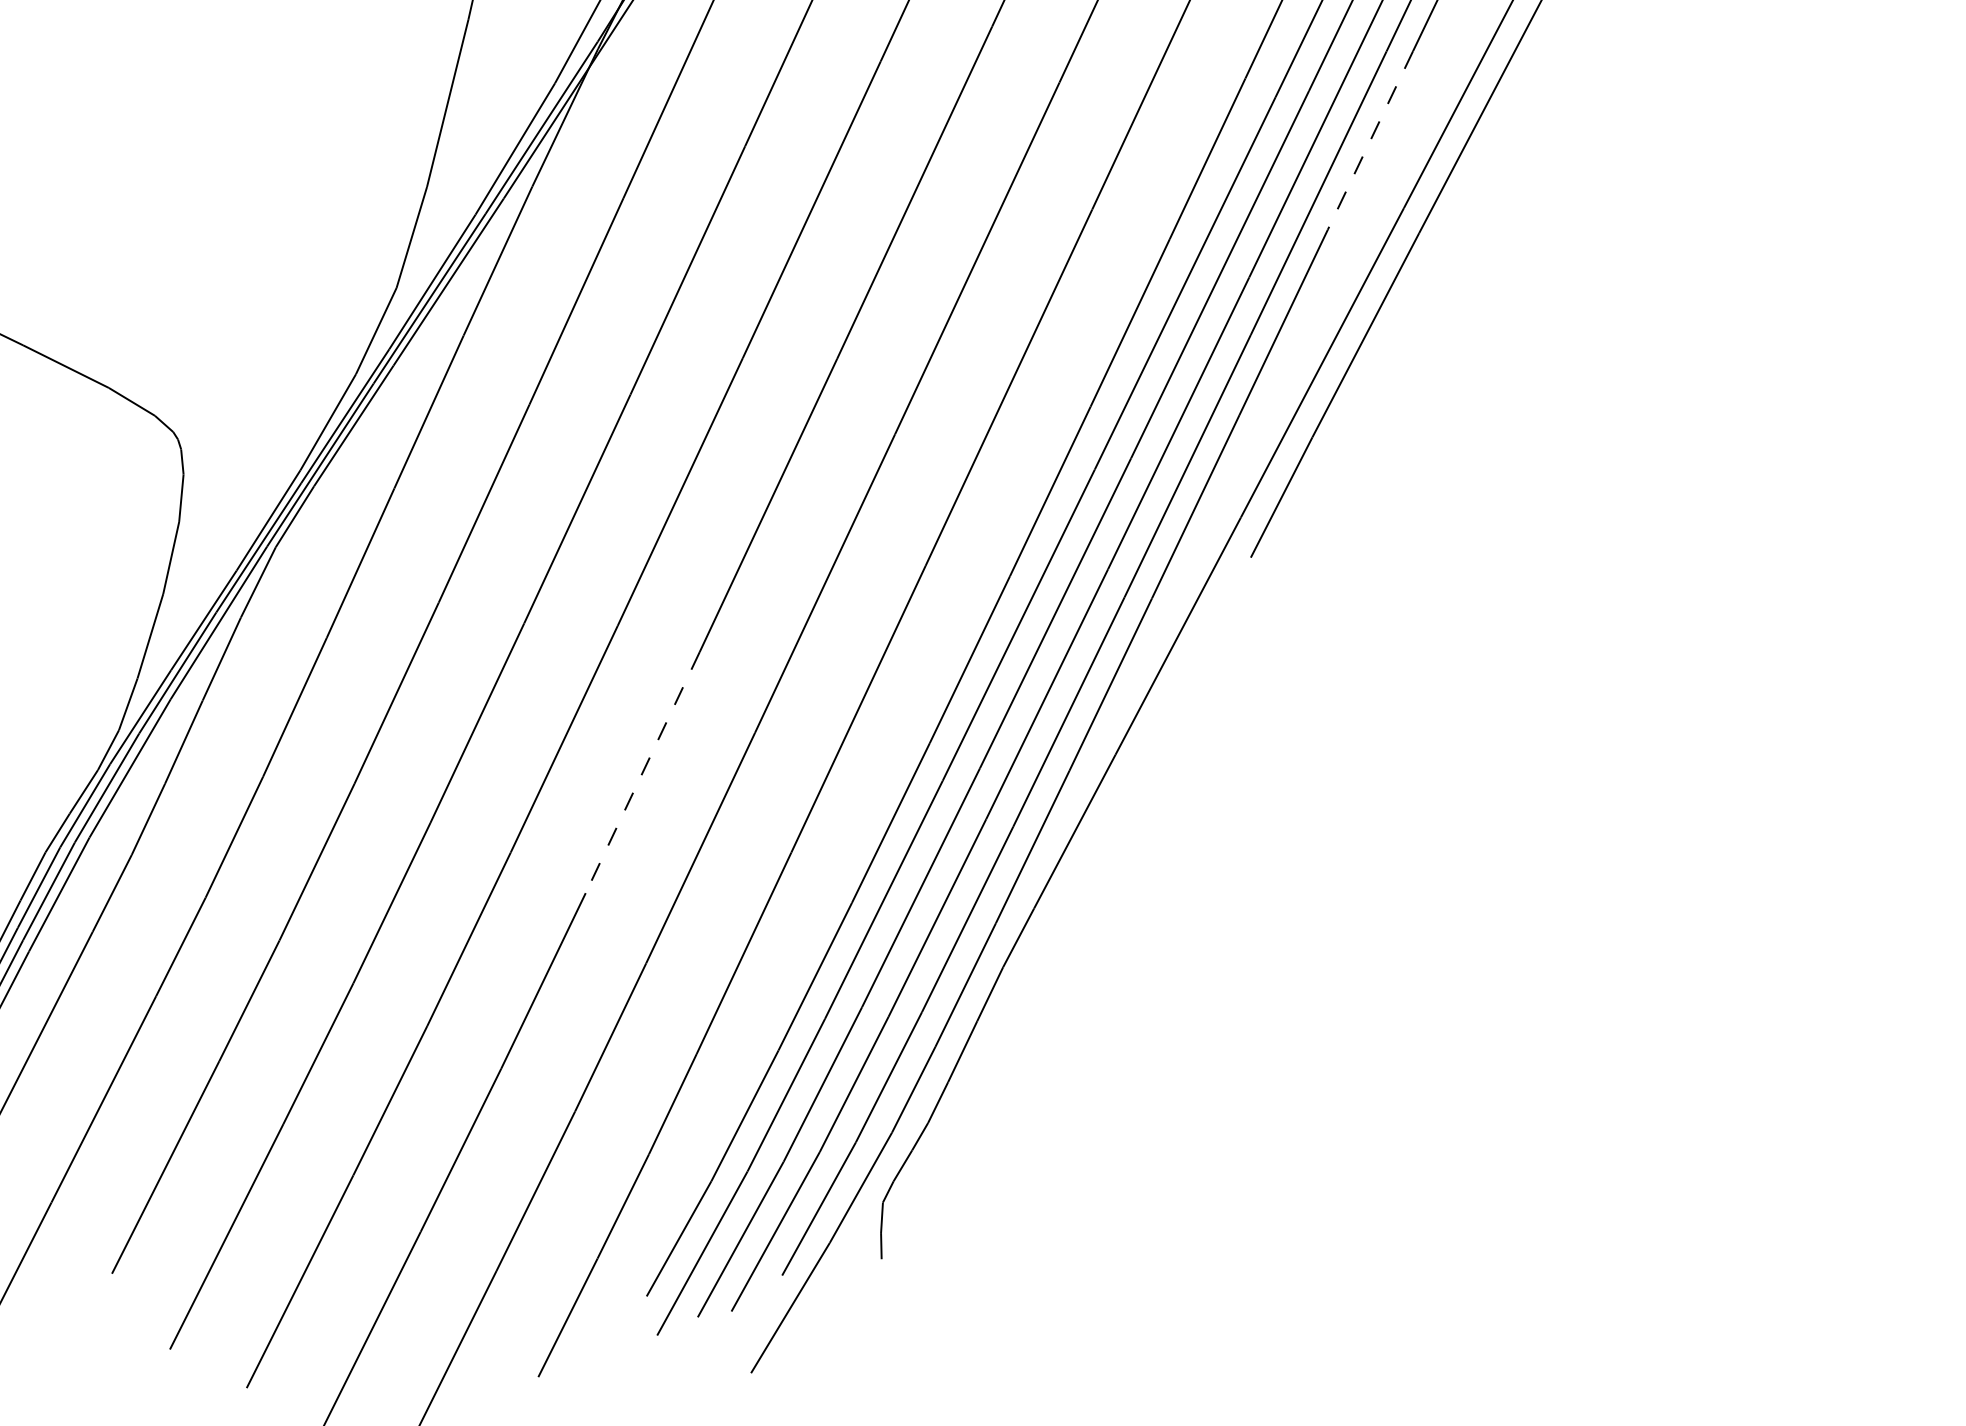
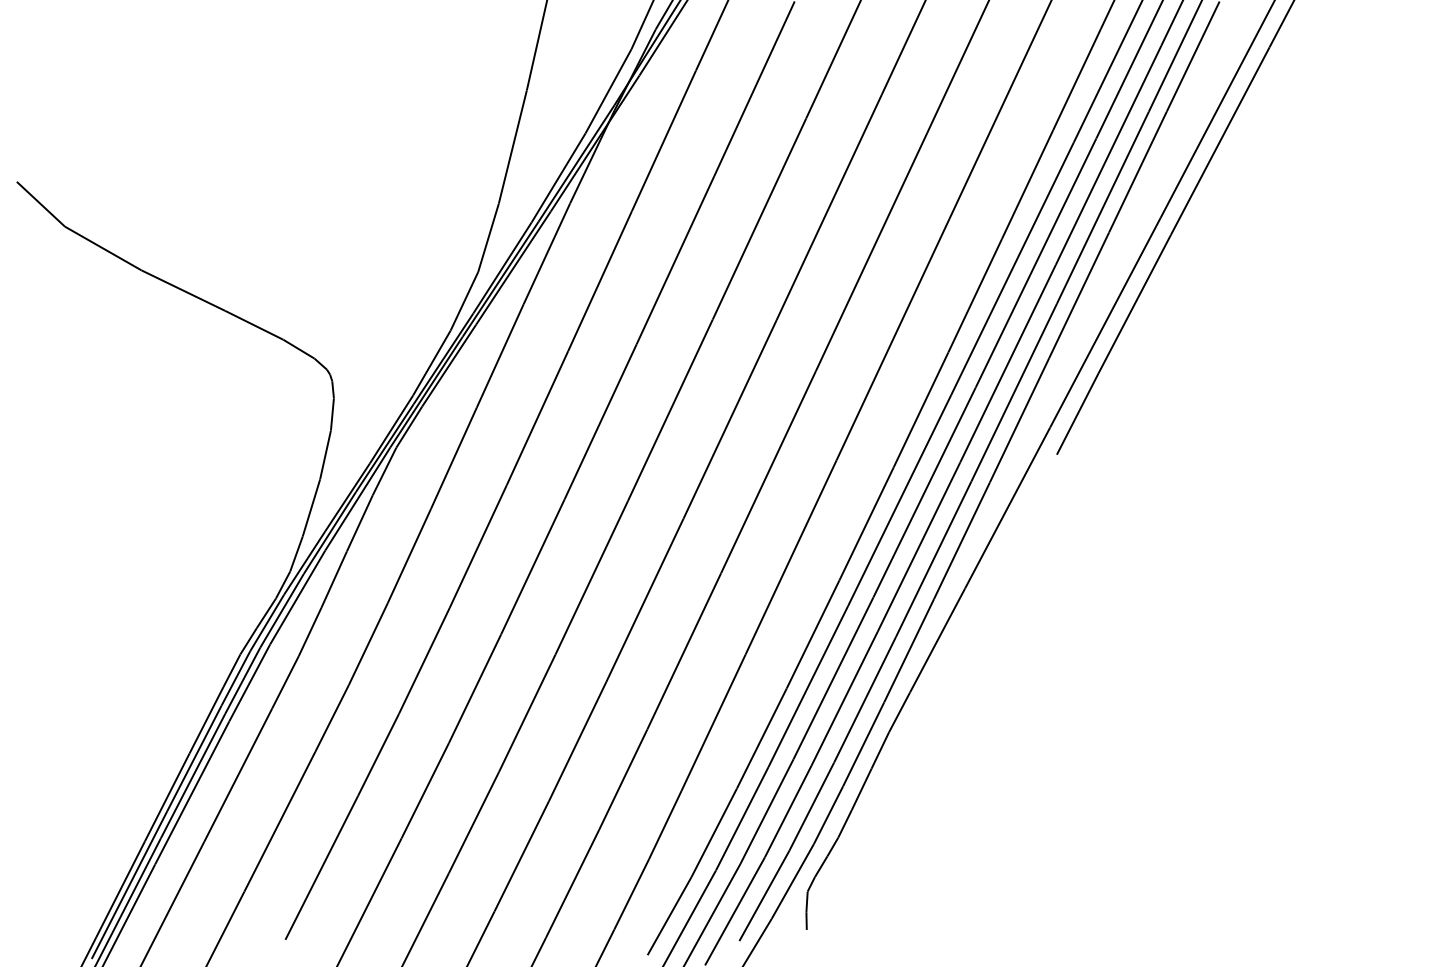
line: (1369, 141) -> (1137, 172), dashed -> solid
line: (642, 772) -> (644, 600), dashed -> solid

